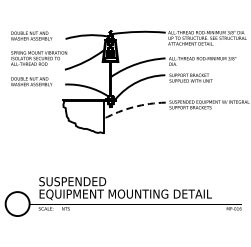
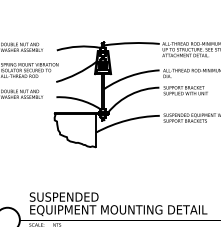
arc: (133, 107) -> (126, 120), dashed -> solid

